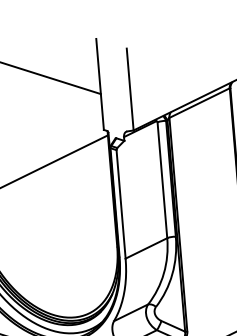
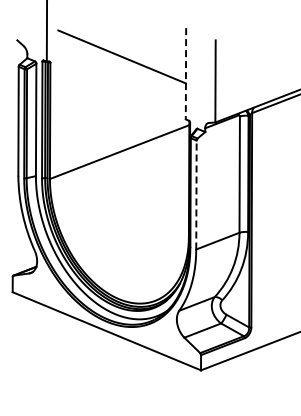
line: (99, 84) -> (185, 73), solid -> dashed
line: (121, 203) -> (196, 194), solid -> dashed

